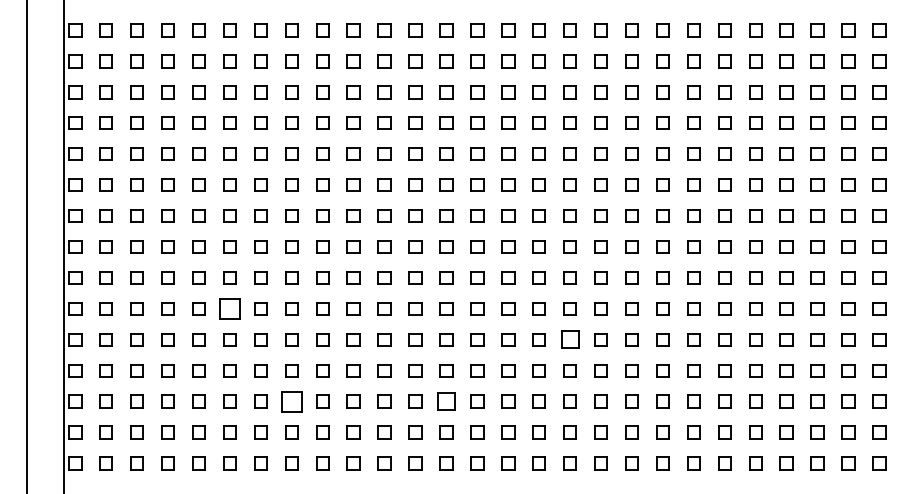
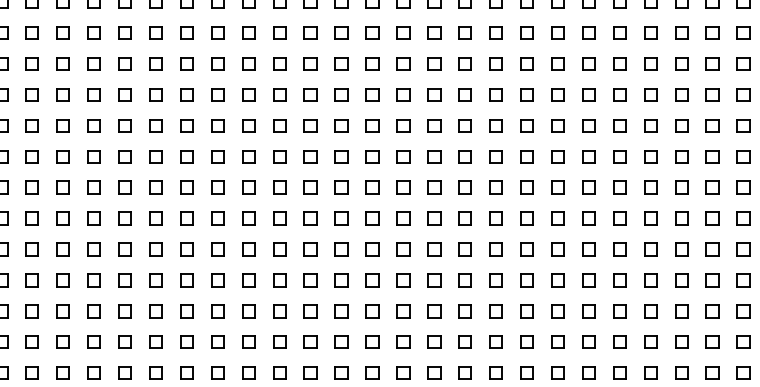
part: (229, 308) -> (93, 218), size x0.62
part: (569, 339) -> (433, 249), size x0.71
part: (291, 401) -> (155, 311), size x0.62
part: (446, 401) -> (310, 311), size x0.71

